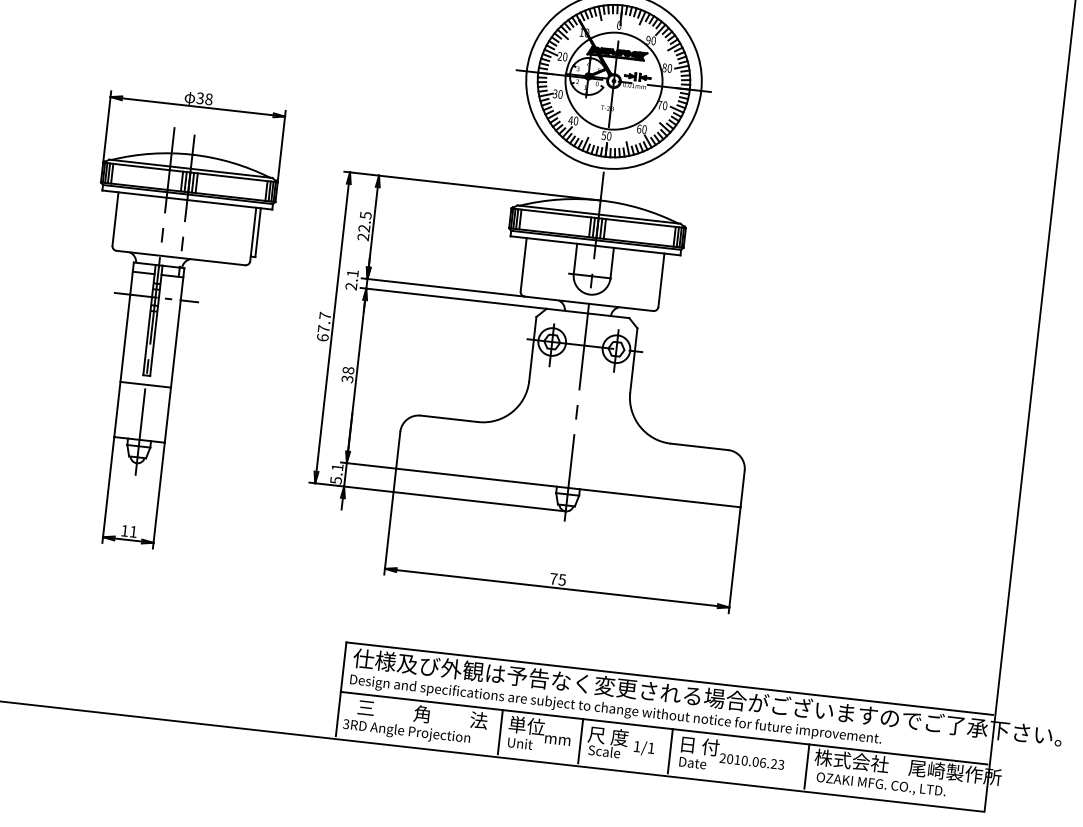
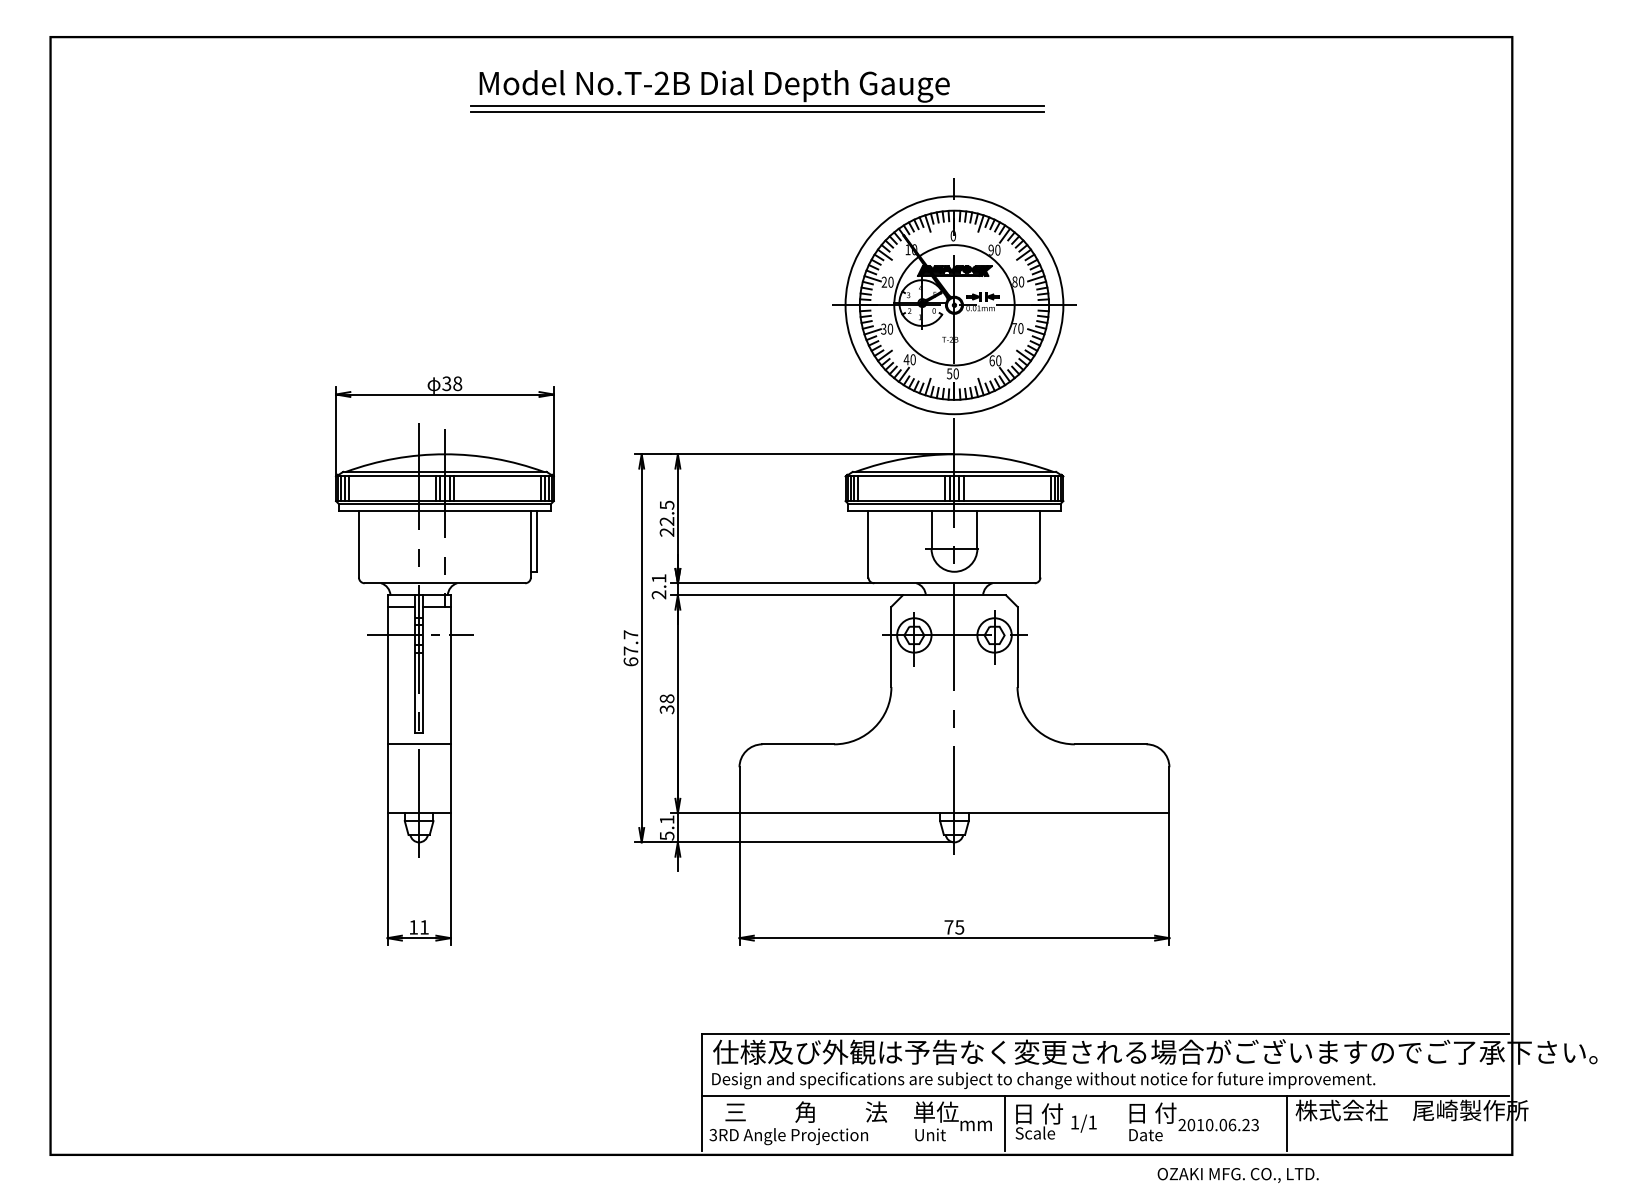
line: (500, 732) -> (904, 1123), removed
text: (608, 736) -> (1038, 1113), 尺 度 -> 日 付
line: (670, 751) -> (1116, 1123), removed
text: (880, 785) -> (1237, 1175), moved

